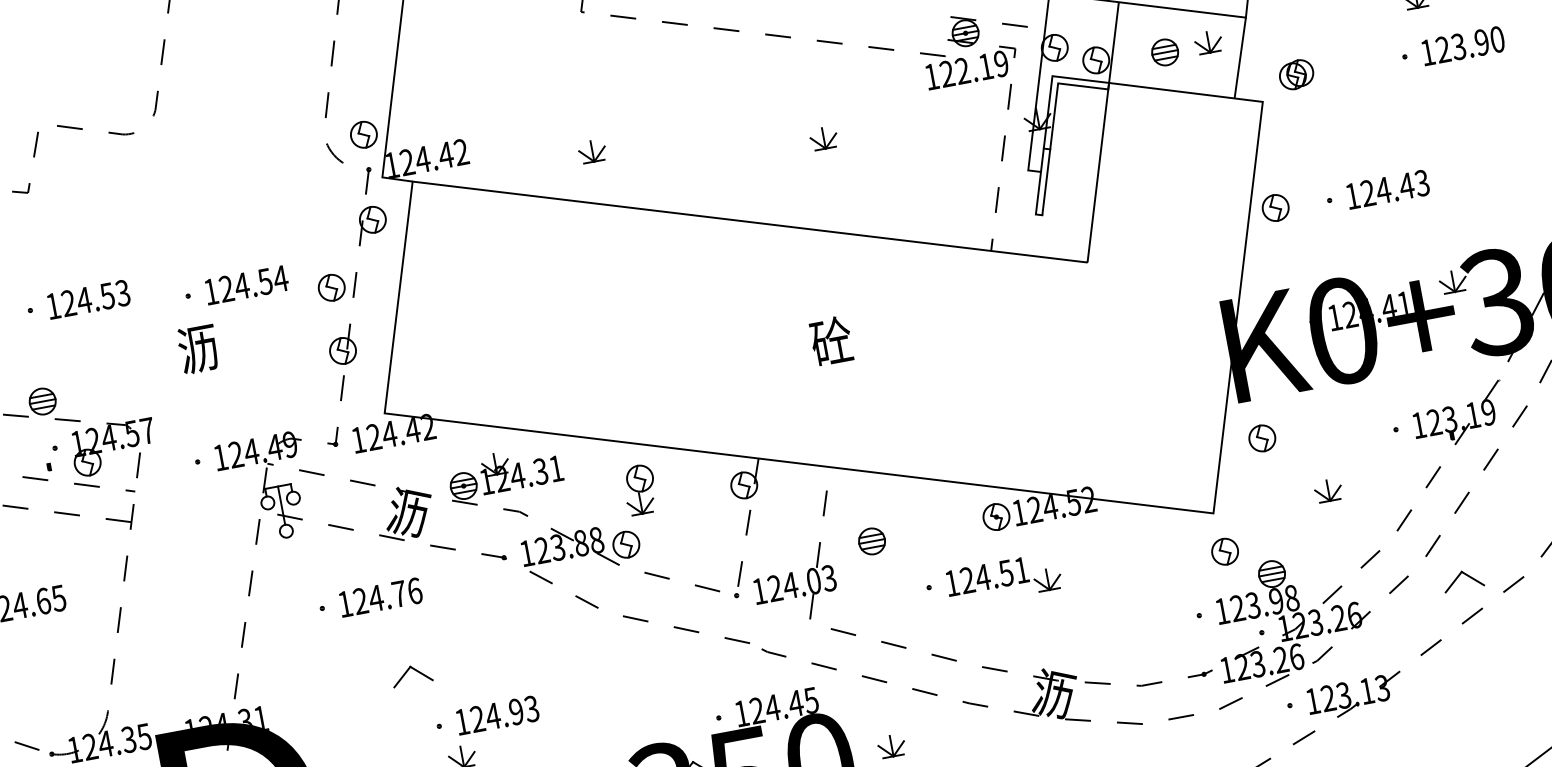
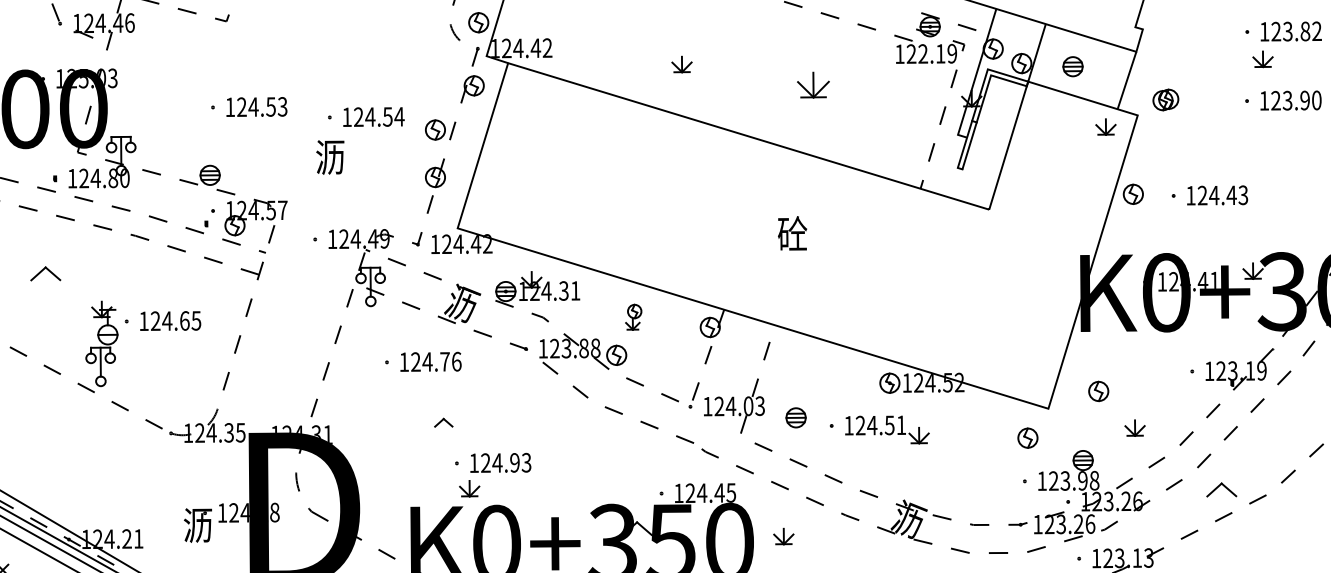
part: (1207, 41) -> (1105, 126), moved
part: (822, 137) -> (812, 84), size x1.6
part: (591, 151) -> (681, 64), moved
part: (1262, 438) -> (1098, 391), moved
part: (639, 490) -> (633, 317), size x0.7
part: (1327, 490) -> (1134, 427), moved
part: (871, 541) -> (795, 417), moved
part: (1224, 550) -> (1027, 437), moved
part: (411, 675) -> (443, 422), size x0.6

